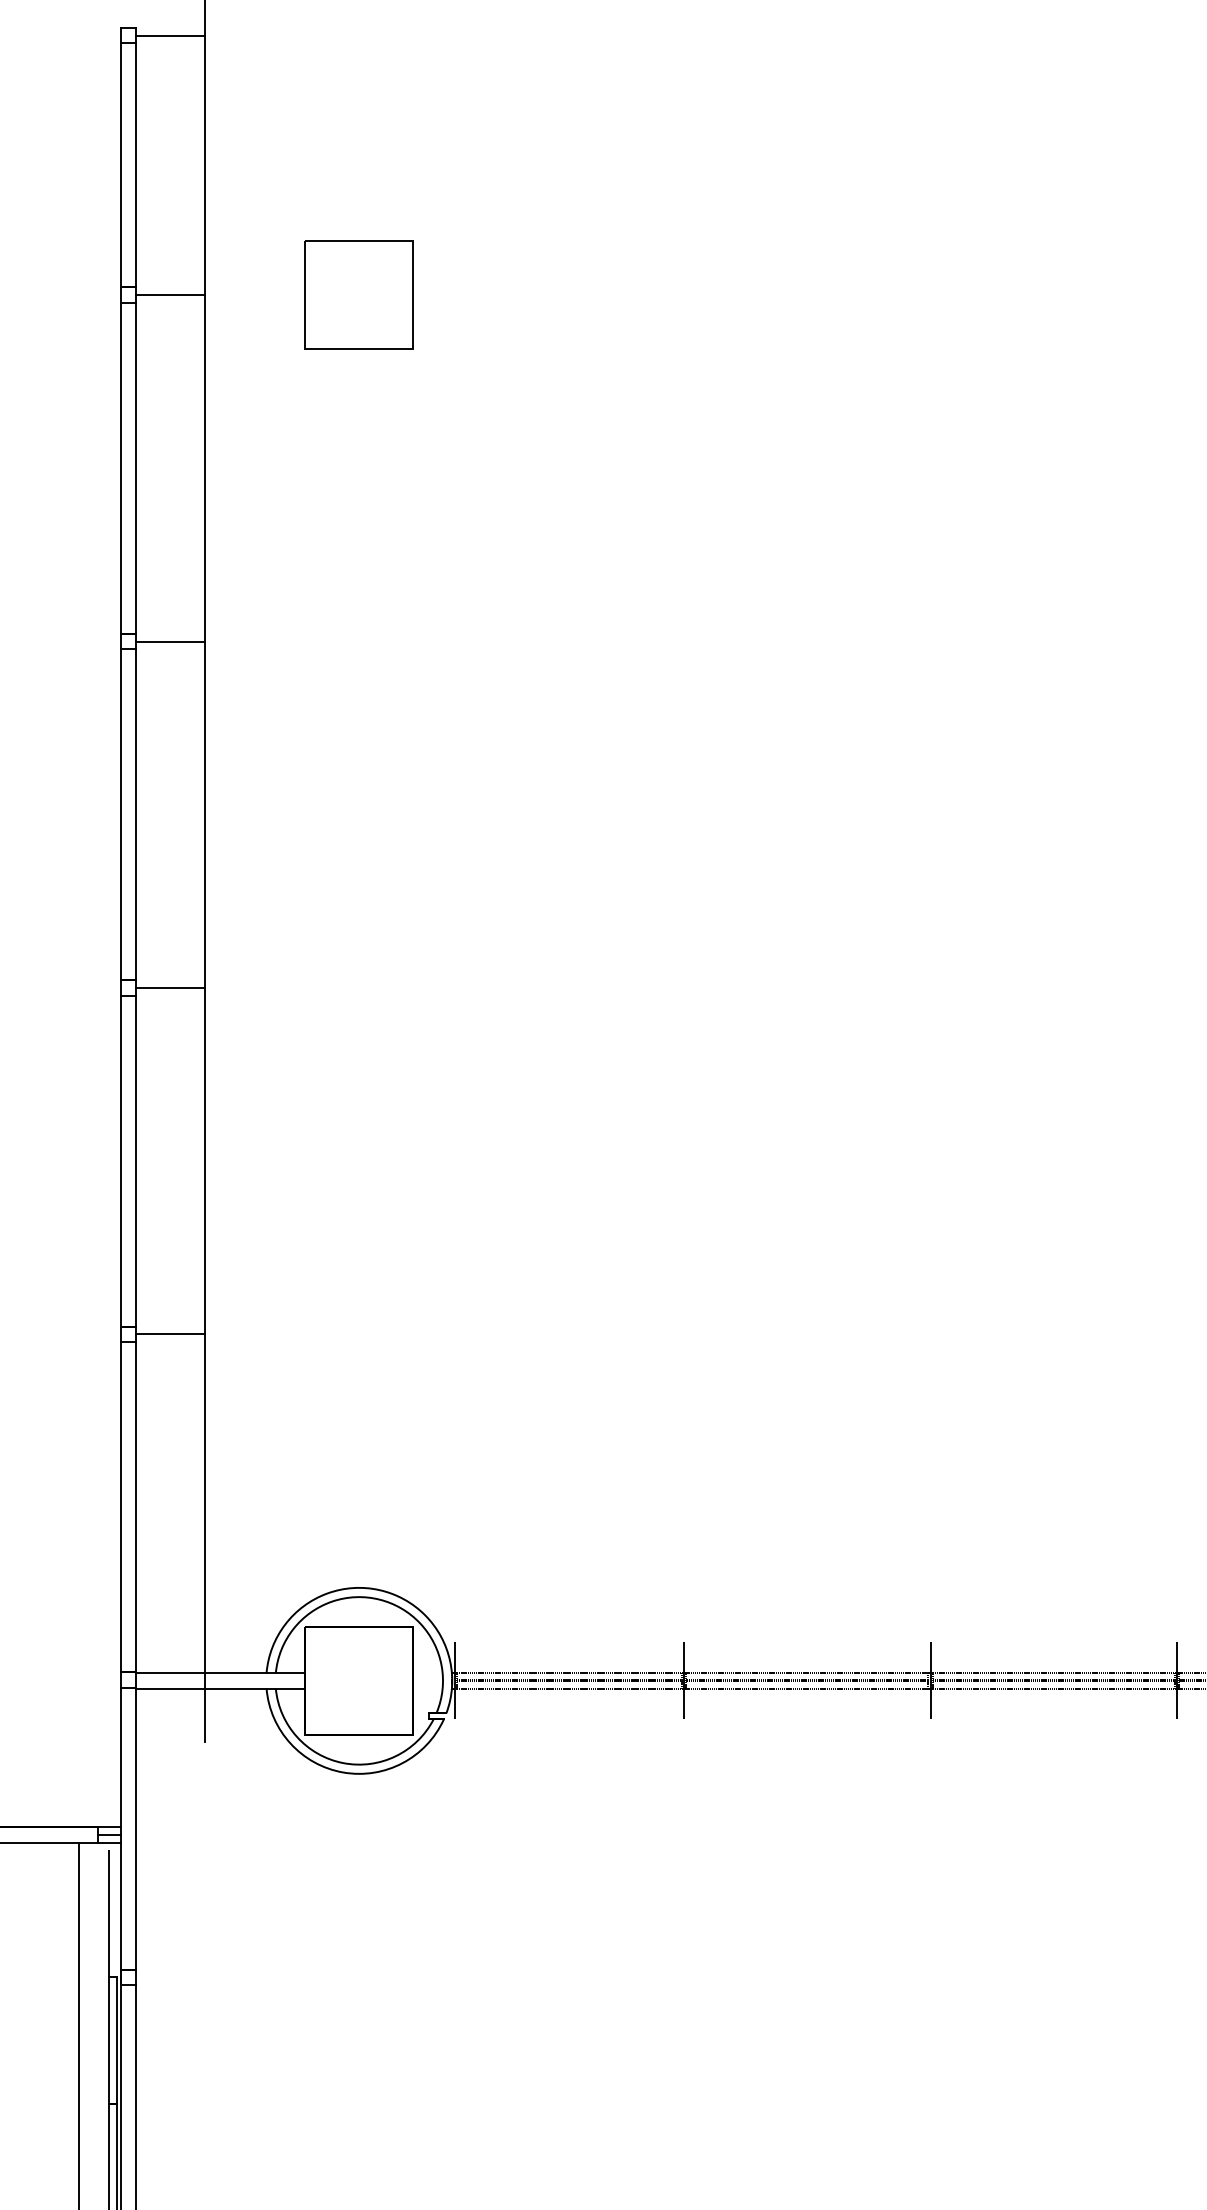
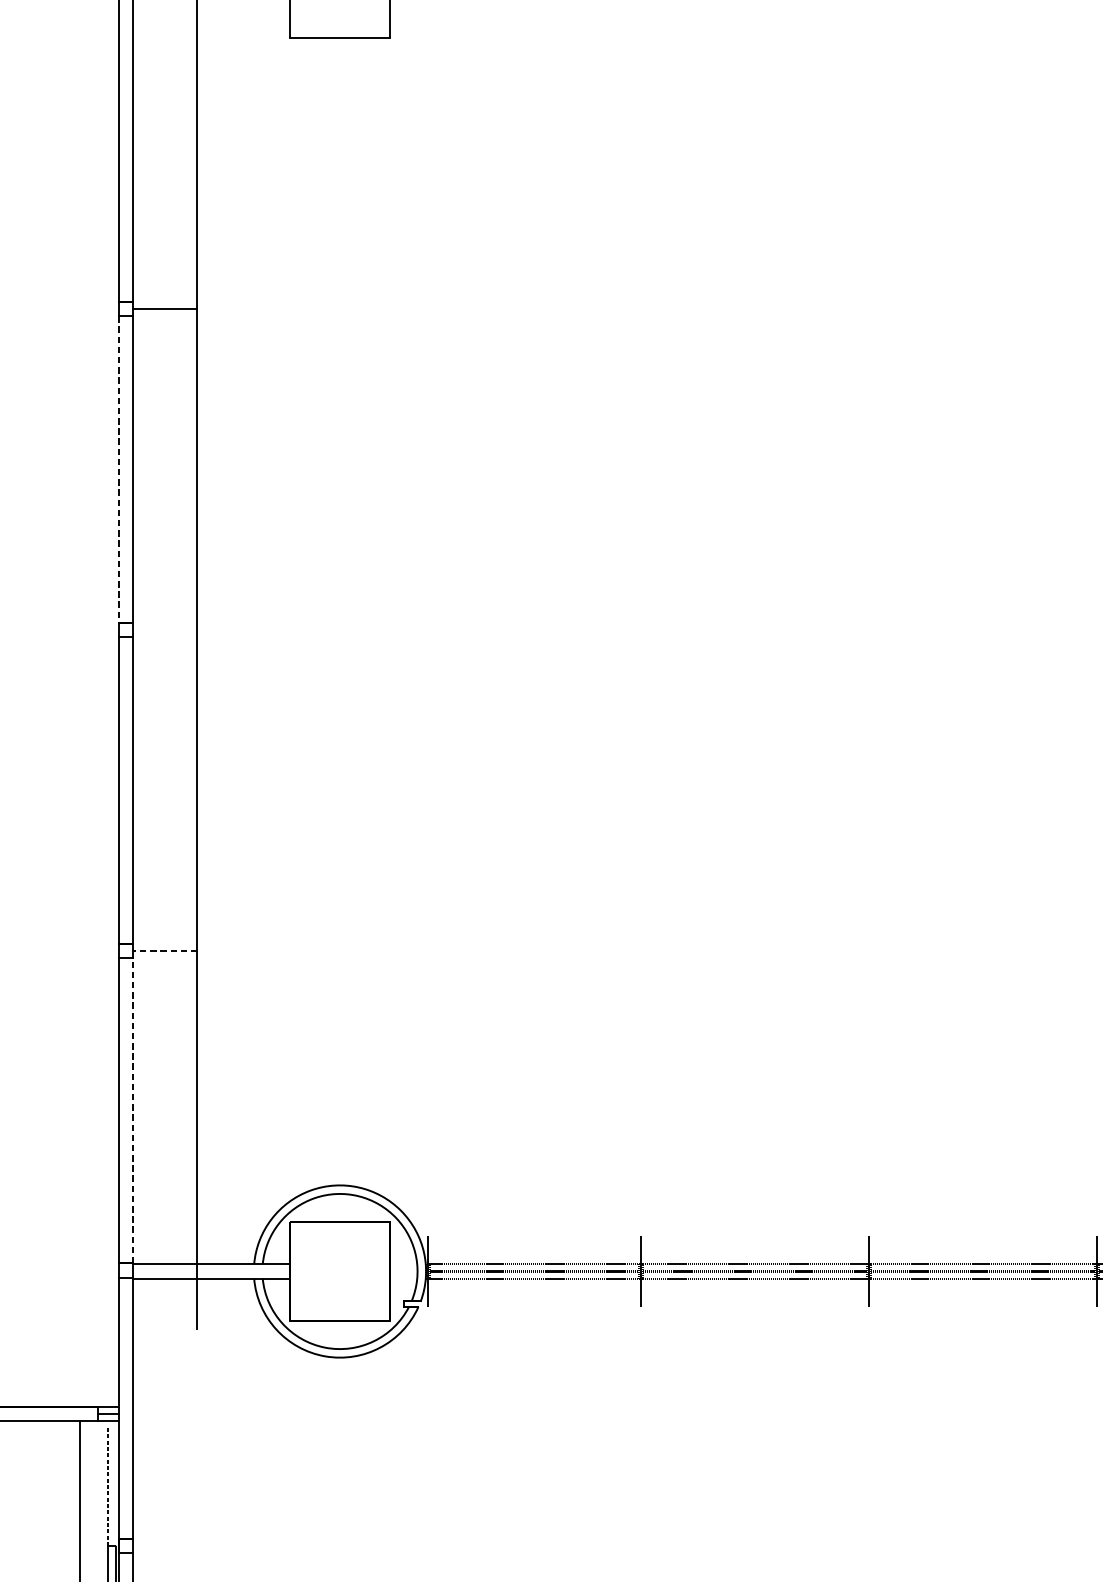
line: (120, 814) -> (118, 469), solid -> dashed
line: (170, 988) -> (165, 630), removed
line: (170, 1334) -> (165, 950), solid -> dashed
line: (135, 1506) -> (132, 1110), solid -> dashed

